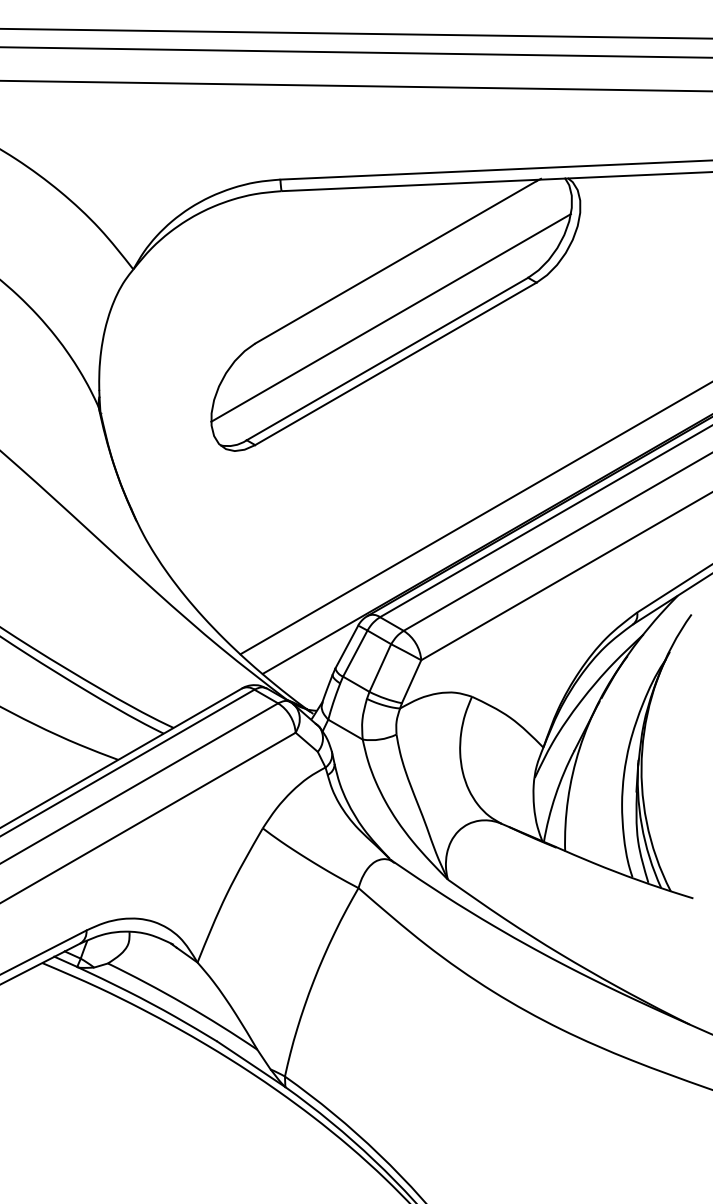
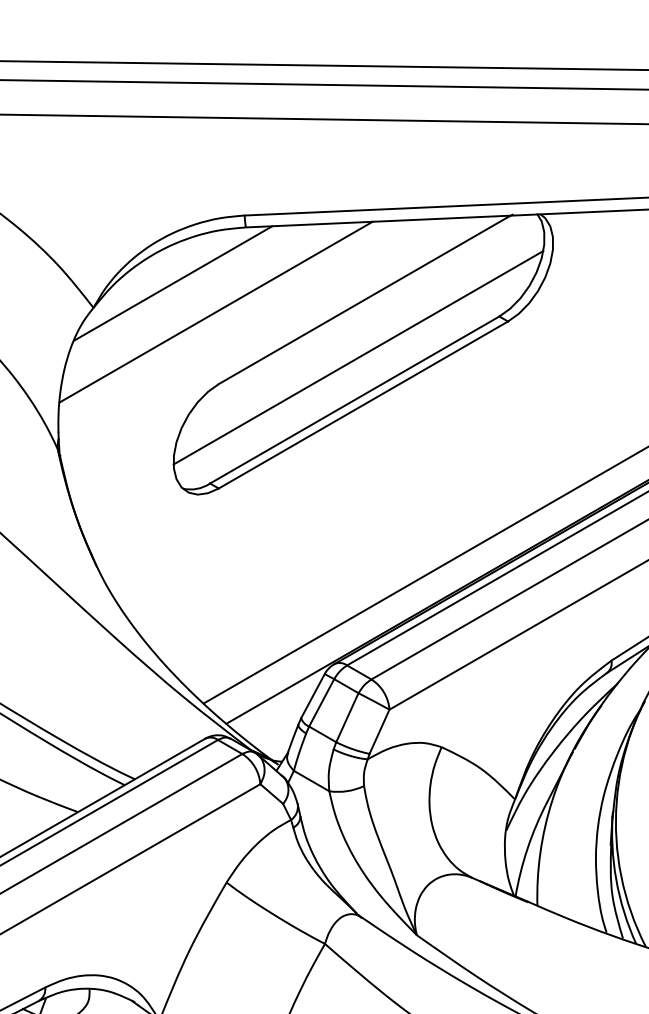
line: (211, 245) -> (173, 283), added
line: (252, 273) -> (215, 312), added

